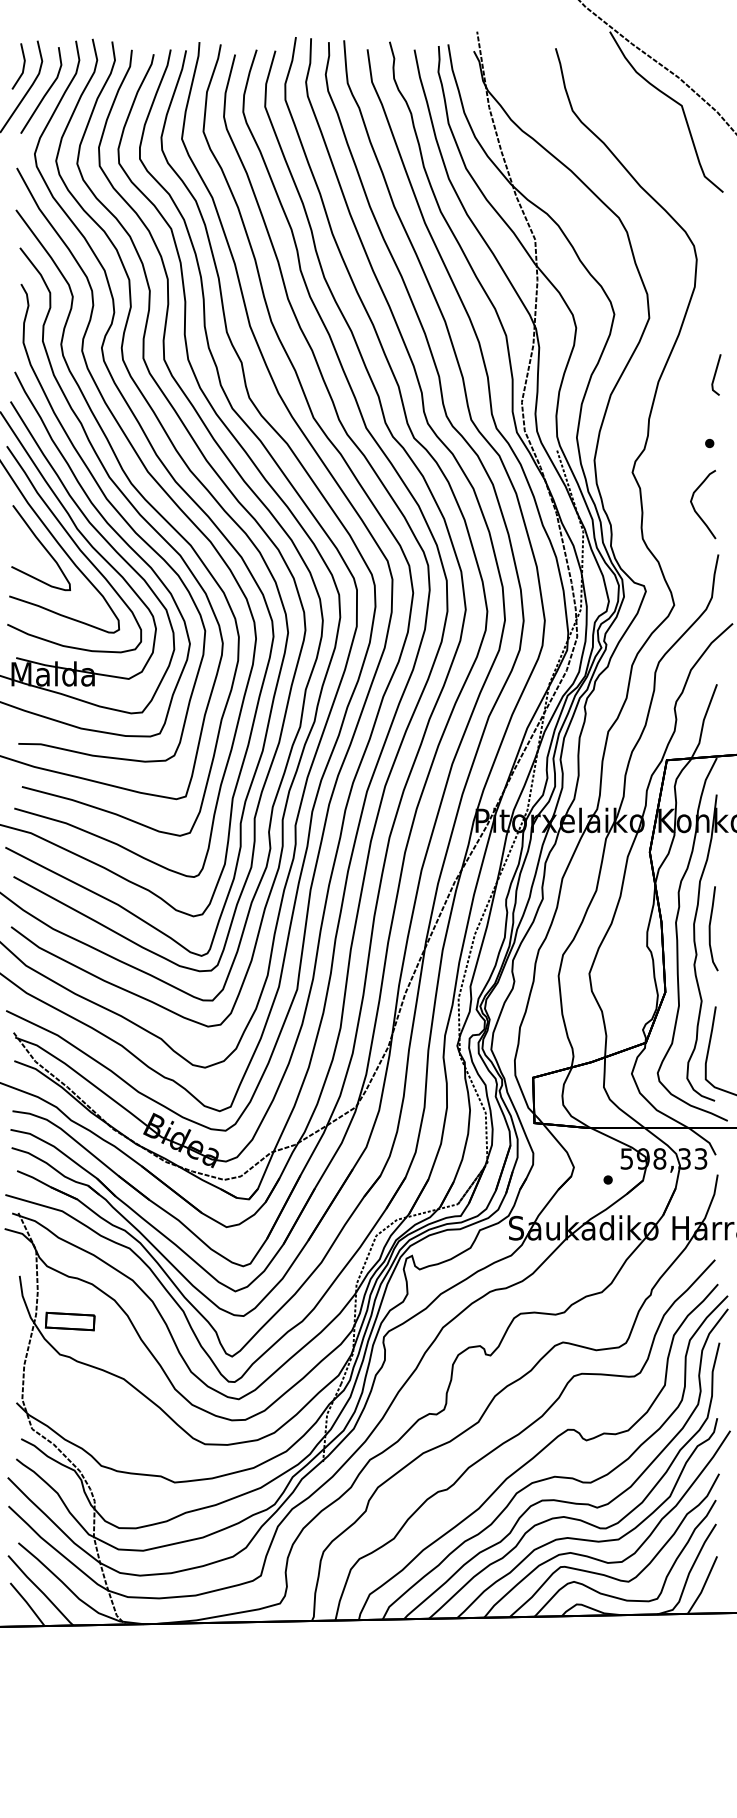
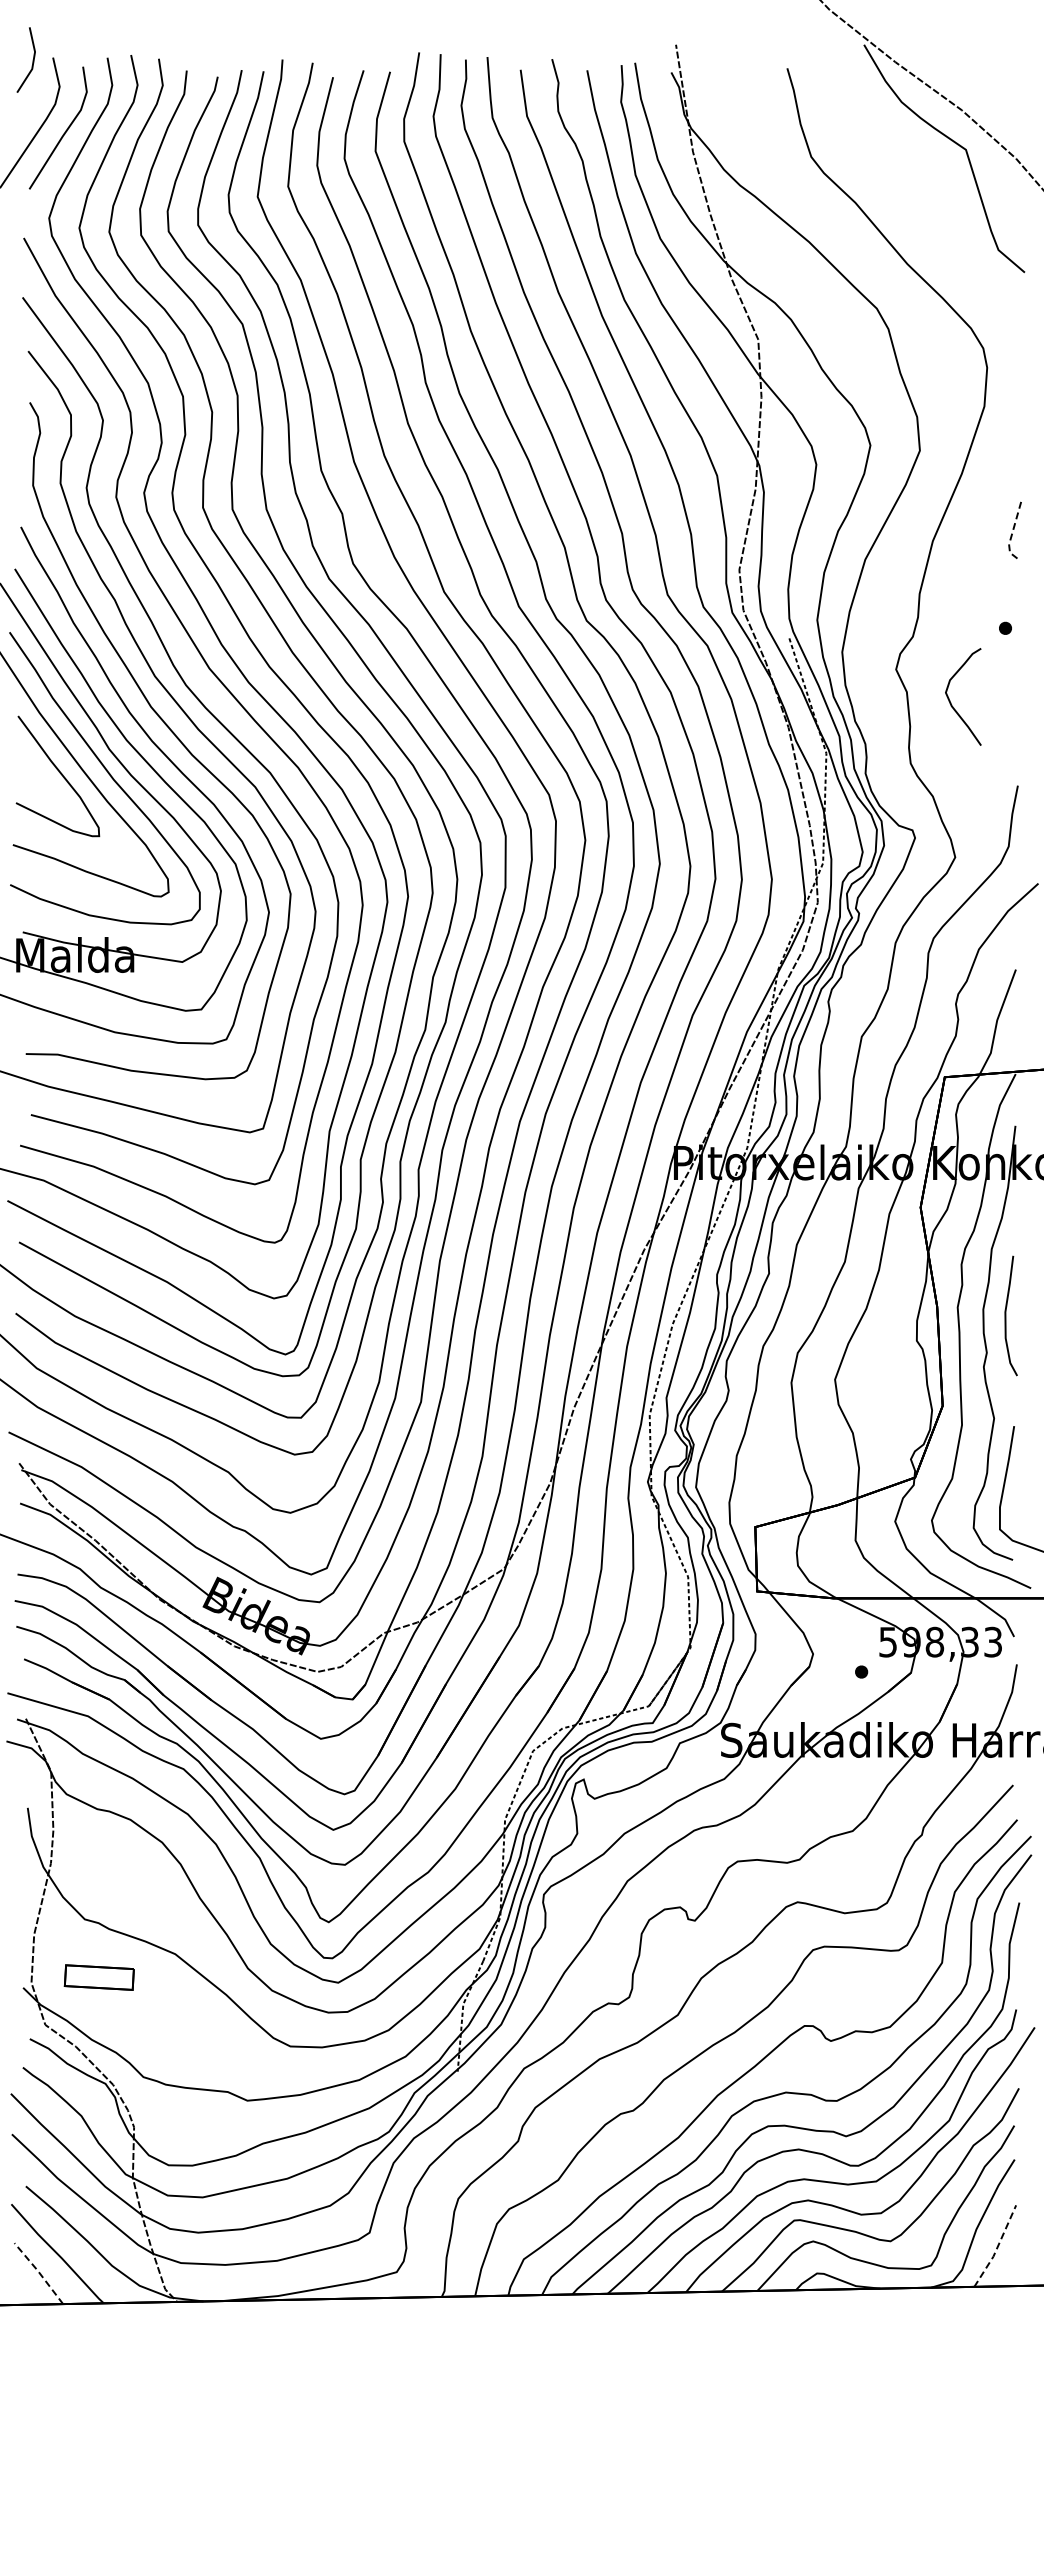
line: (23, 66) -> (32, 59), moved
line: (713, 377) -> (1011, 535), solid -> dashed
curve: (694, 508) -> (951, 702), moved
part: (69, 1321) -> (98, 1977), moved
line: (704, 1586) -> (997, 2248), solid -> dashed
line: (27, 1603) -> (39, 2272), solid -> dashed

